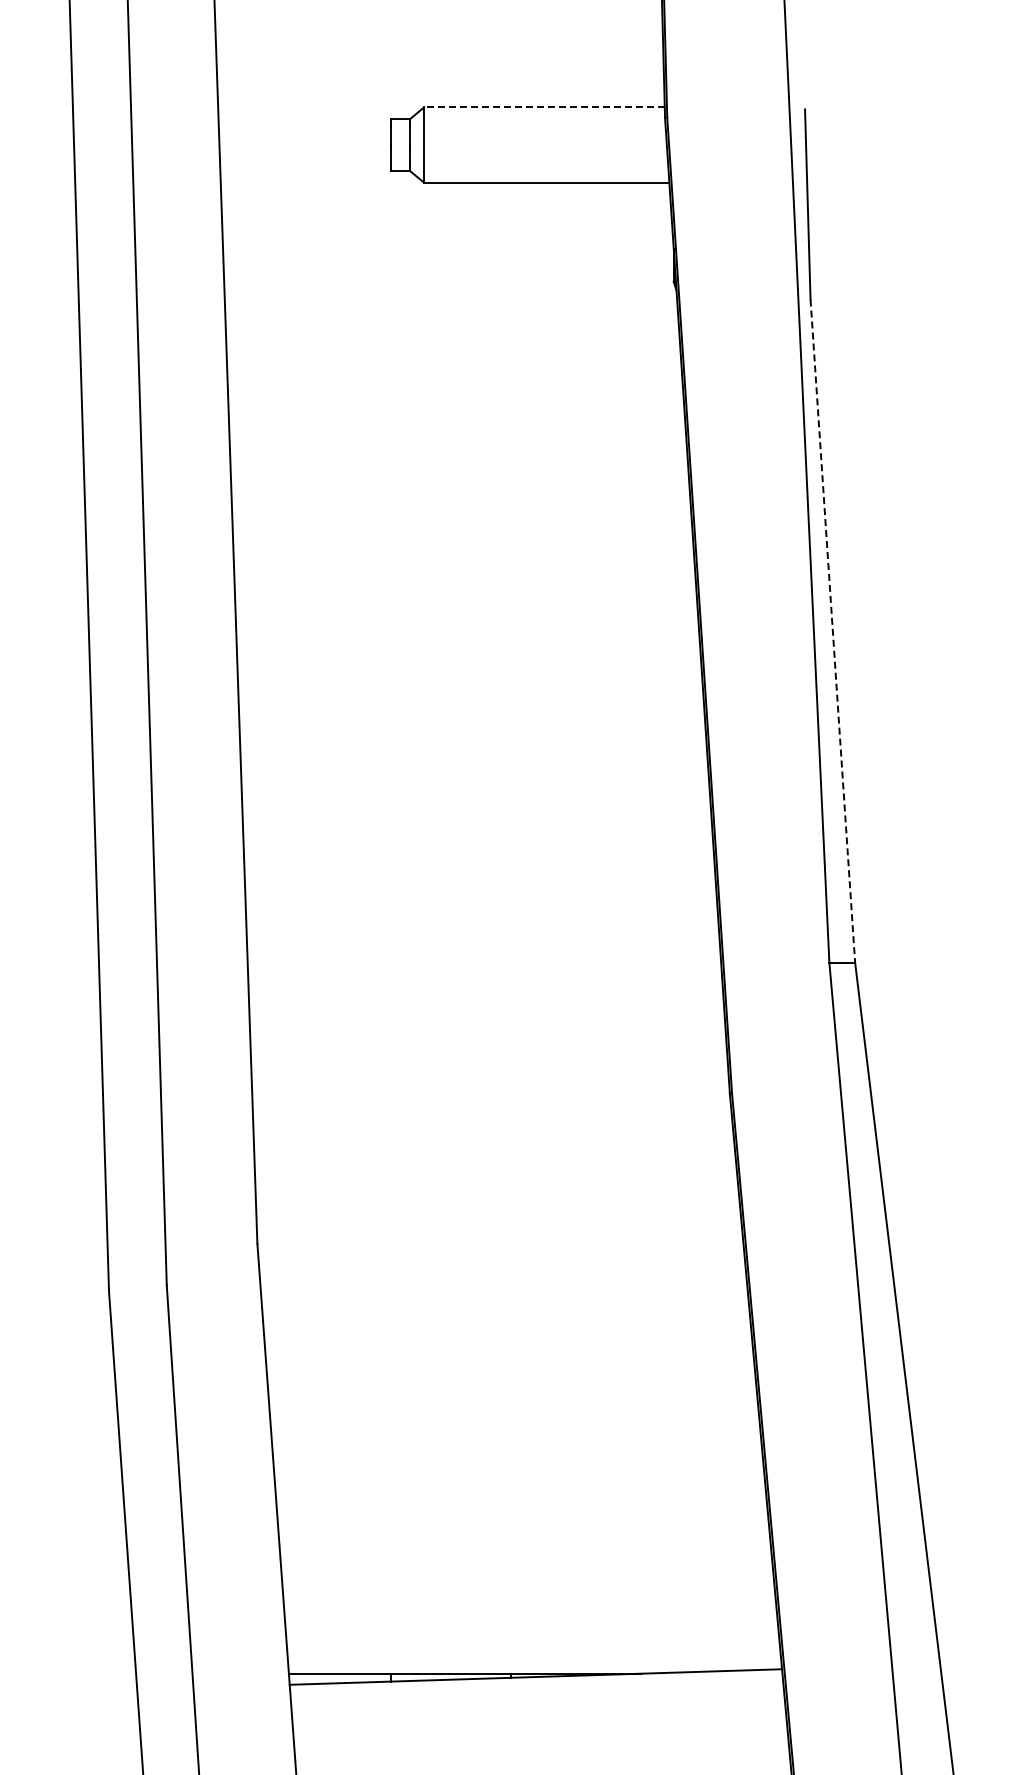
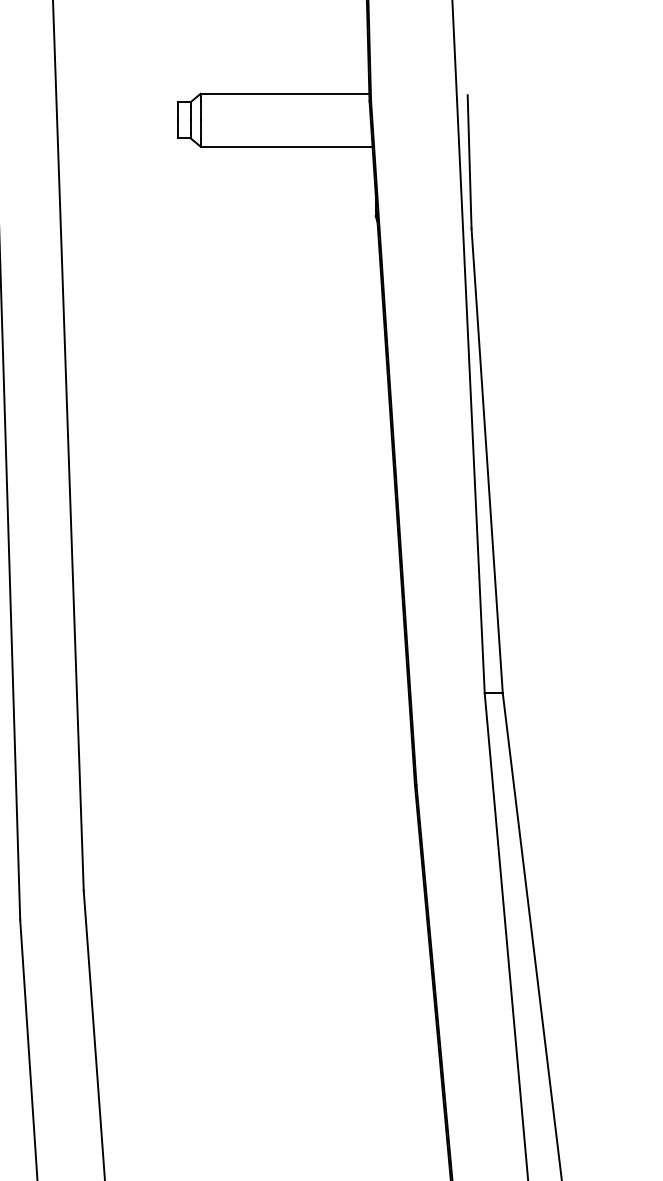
line: (543, 107) -> (284, 93), dashed -> solid
line: (832, 631) -> (486, 461), dashed -> solid

